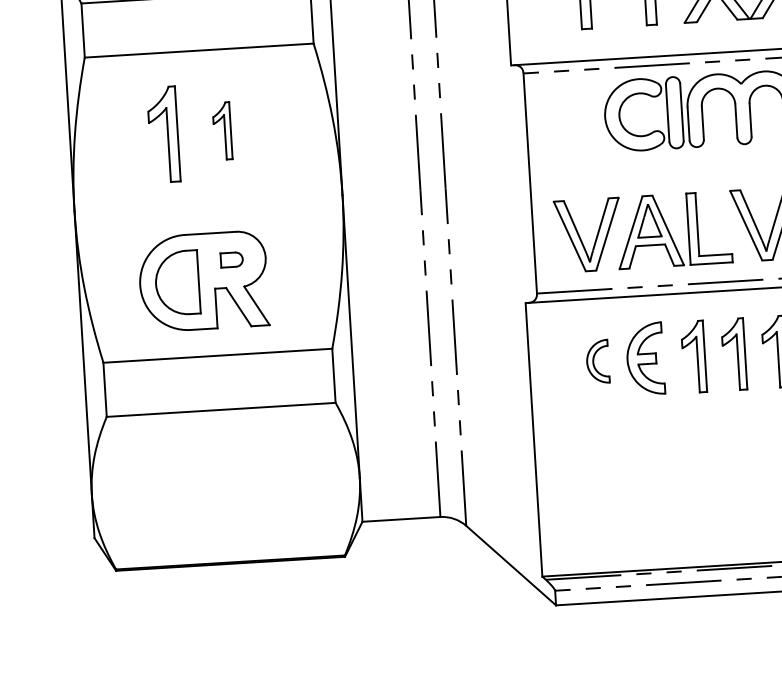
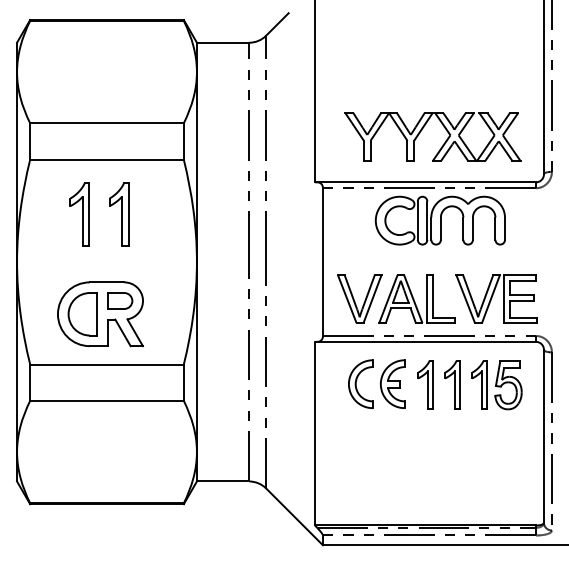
part: (222, 131) -> (119, 214), size x1.67
part: (232, 259) -> (120, 300), size x1.67
part: (597, 360) -> (360, 383), size x1.67

